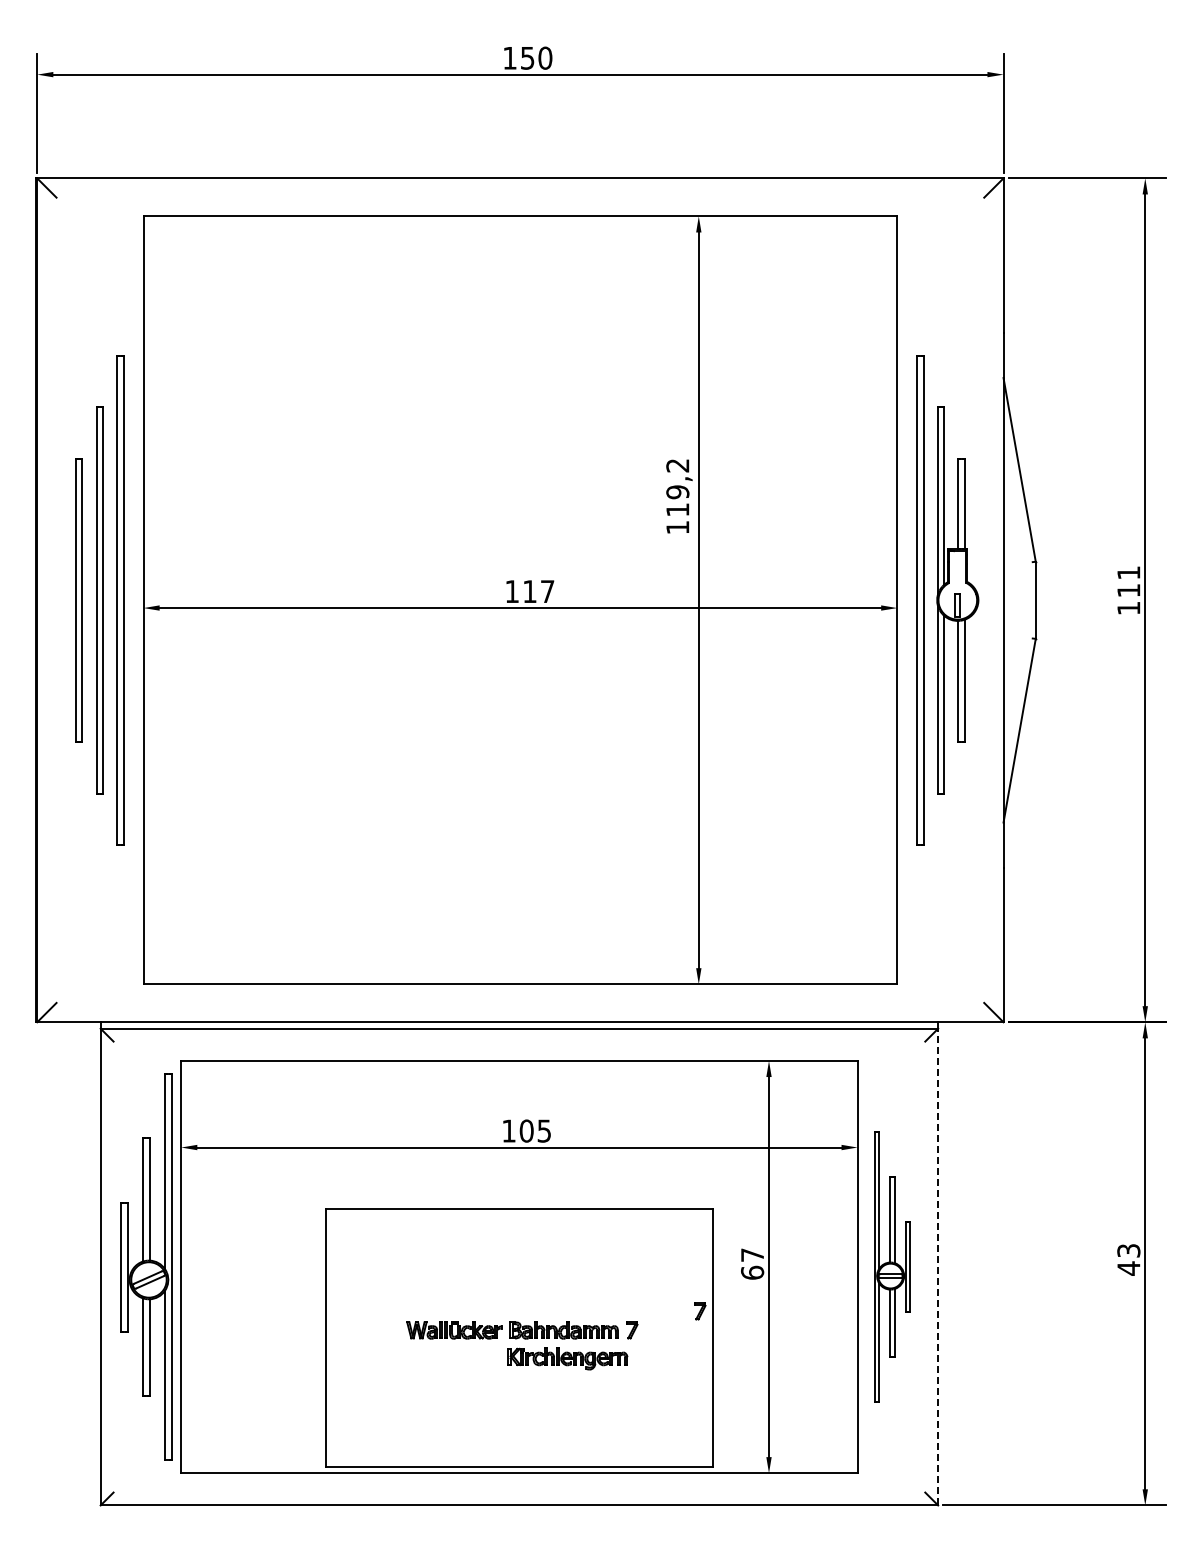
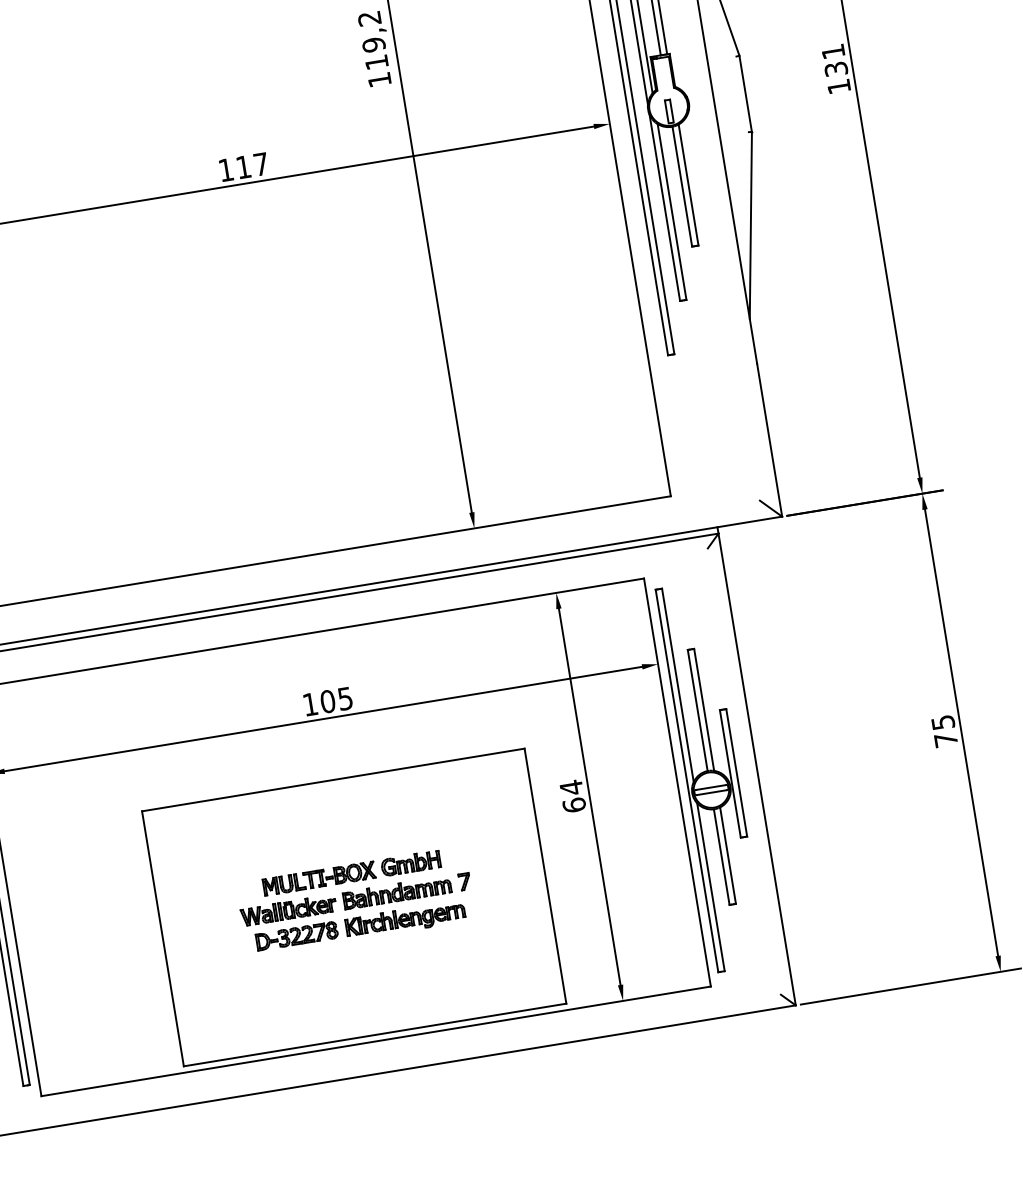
text: (1128, 590) -> (835, 69), 111 -> 131
text: (752, 1254) -> (571, 787), 67 -> 64
text: (1128, 1259) -> (944, 731), 43 -> 75
part: (892, 1266) -> (711, 776), size x1.43
line: (938, 1266) -> (757, 768), dashed -> solid
part: (522, 1303) -> (351, 872), added
part: (700, 1311) -> (529, 851), removed
part: (458, 1356) -> (296, 935), added

